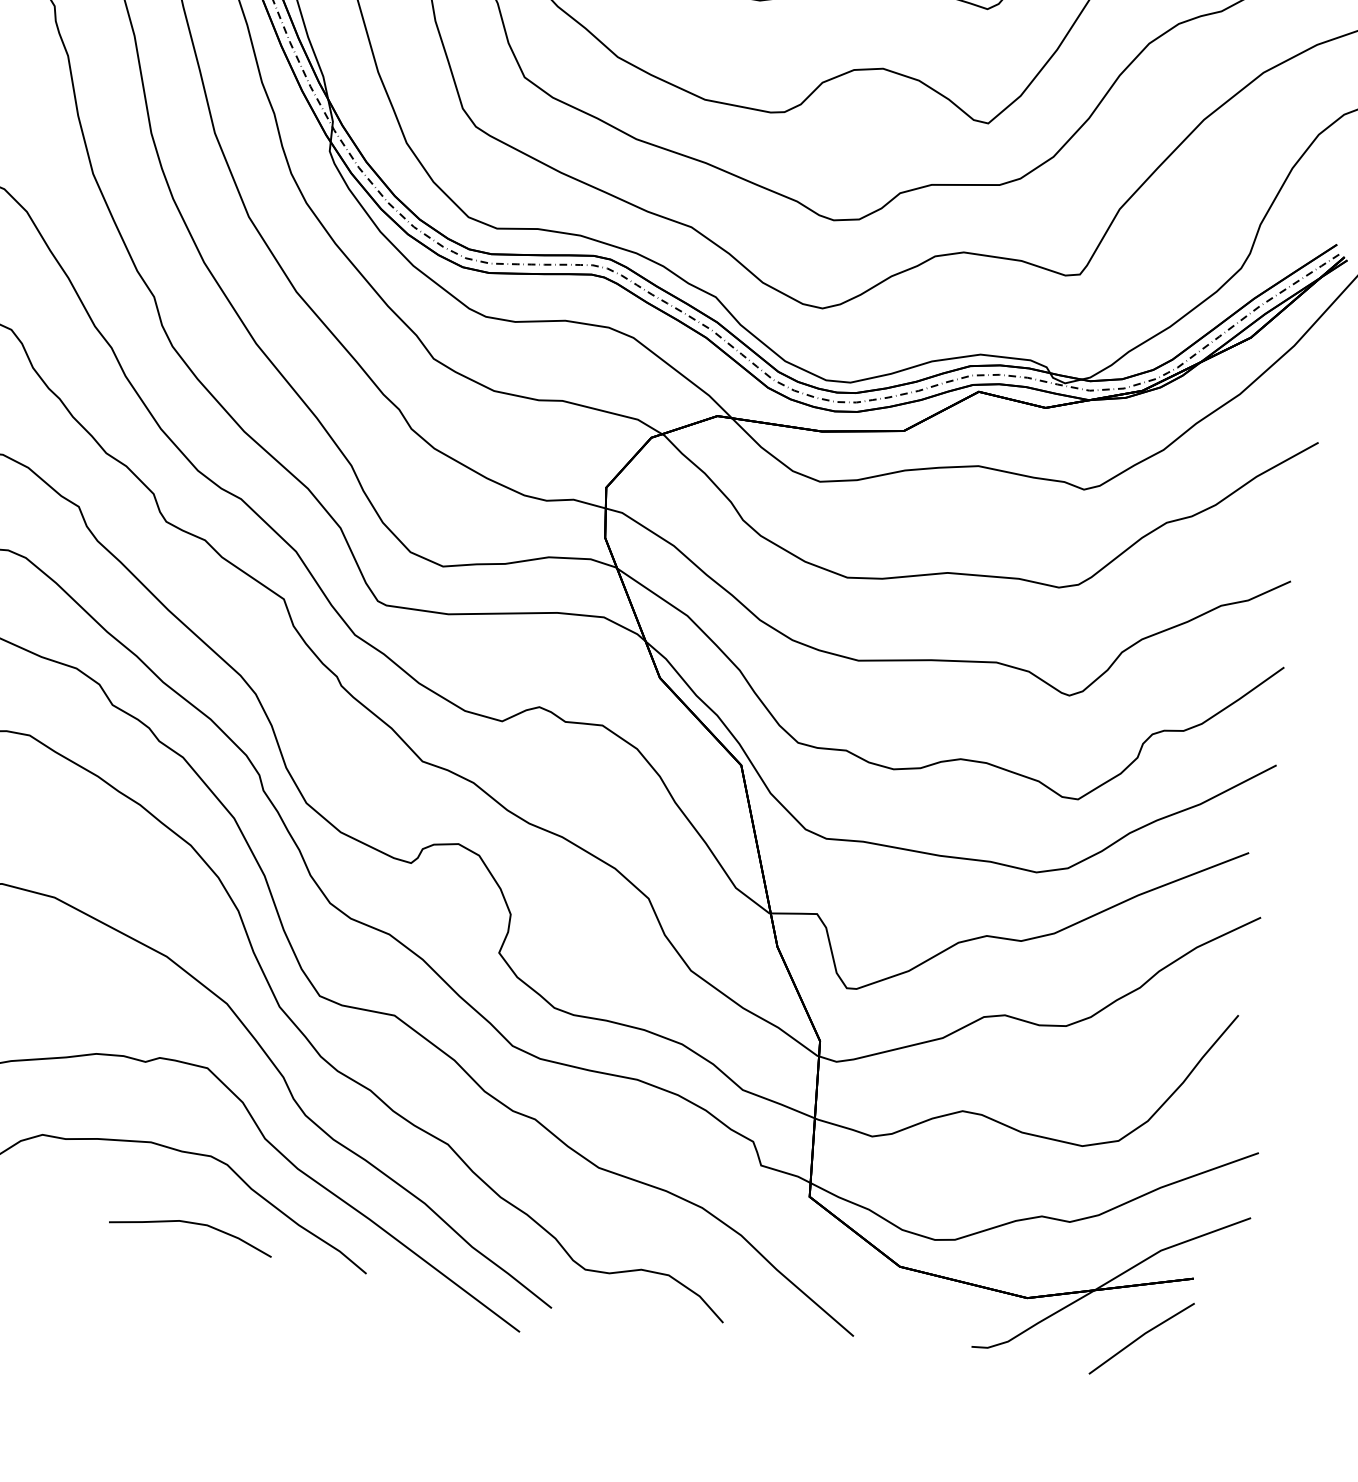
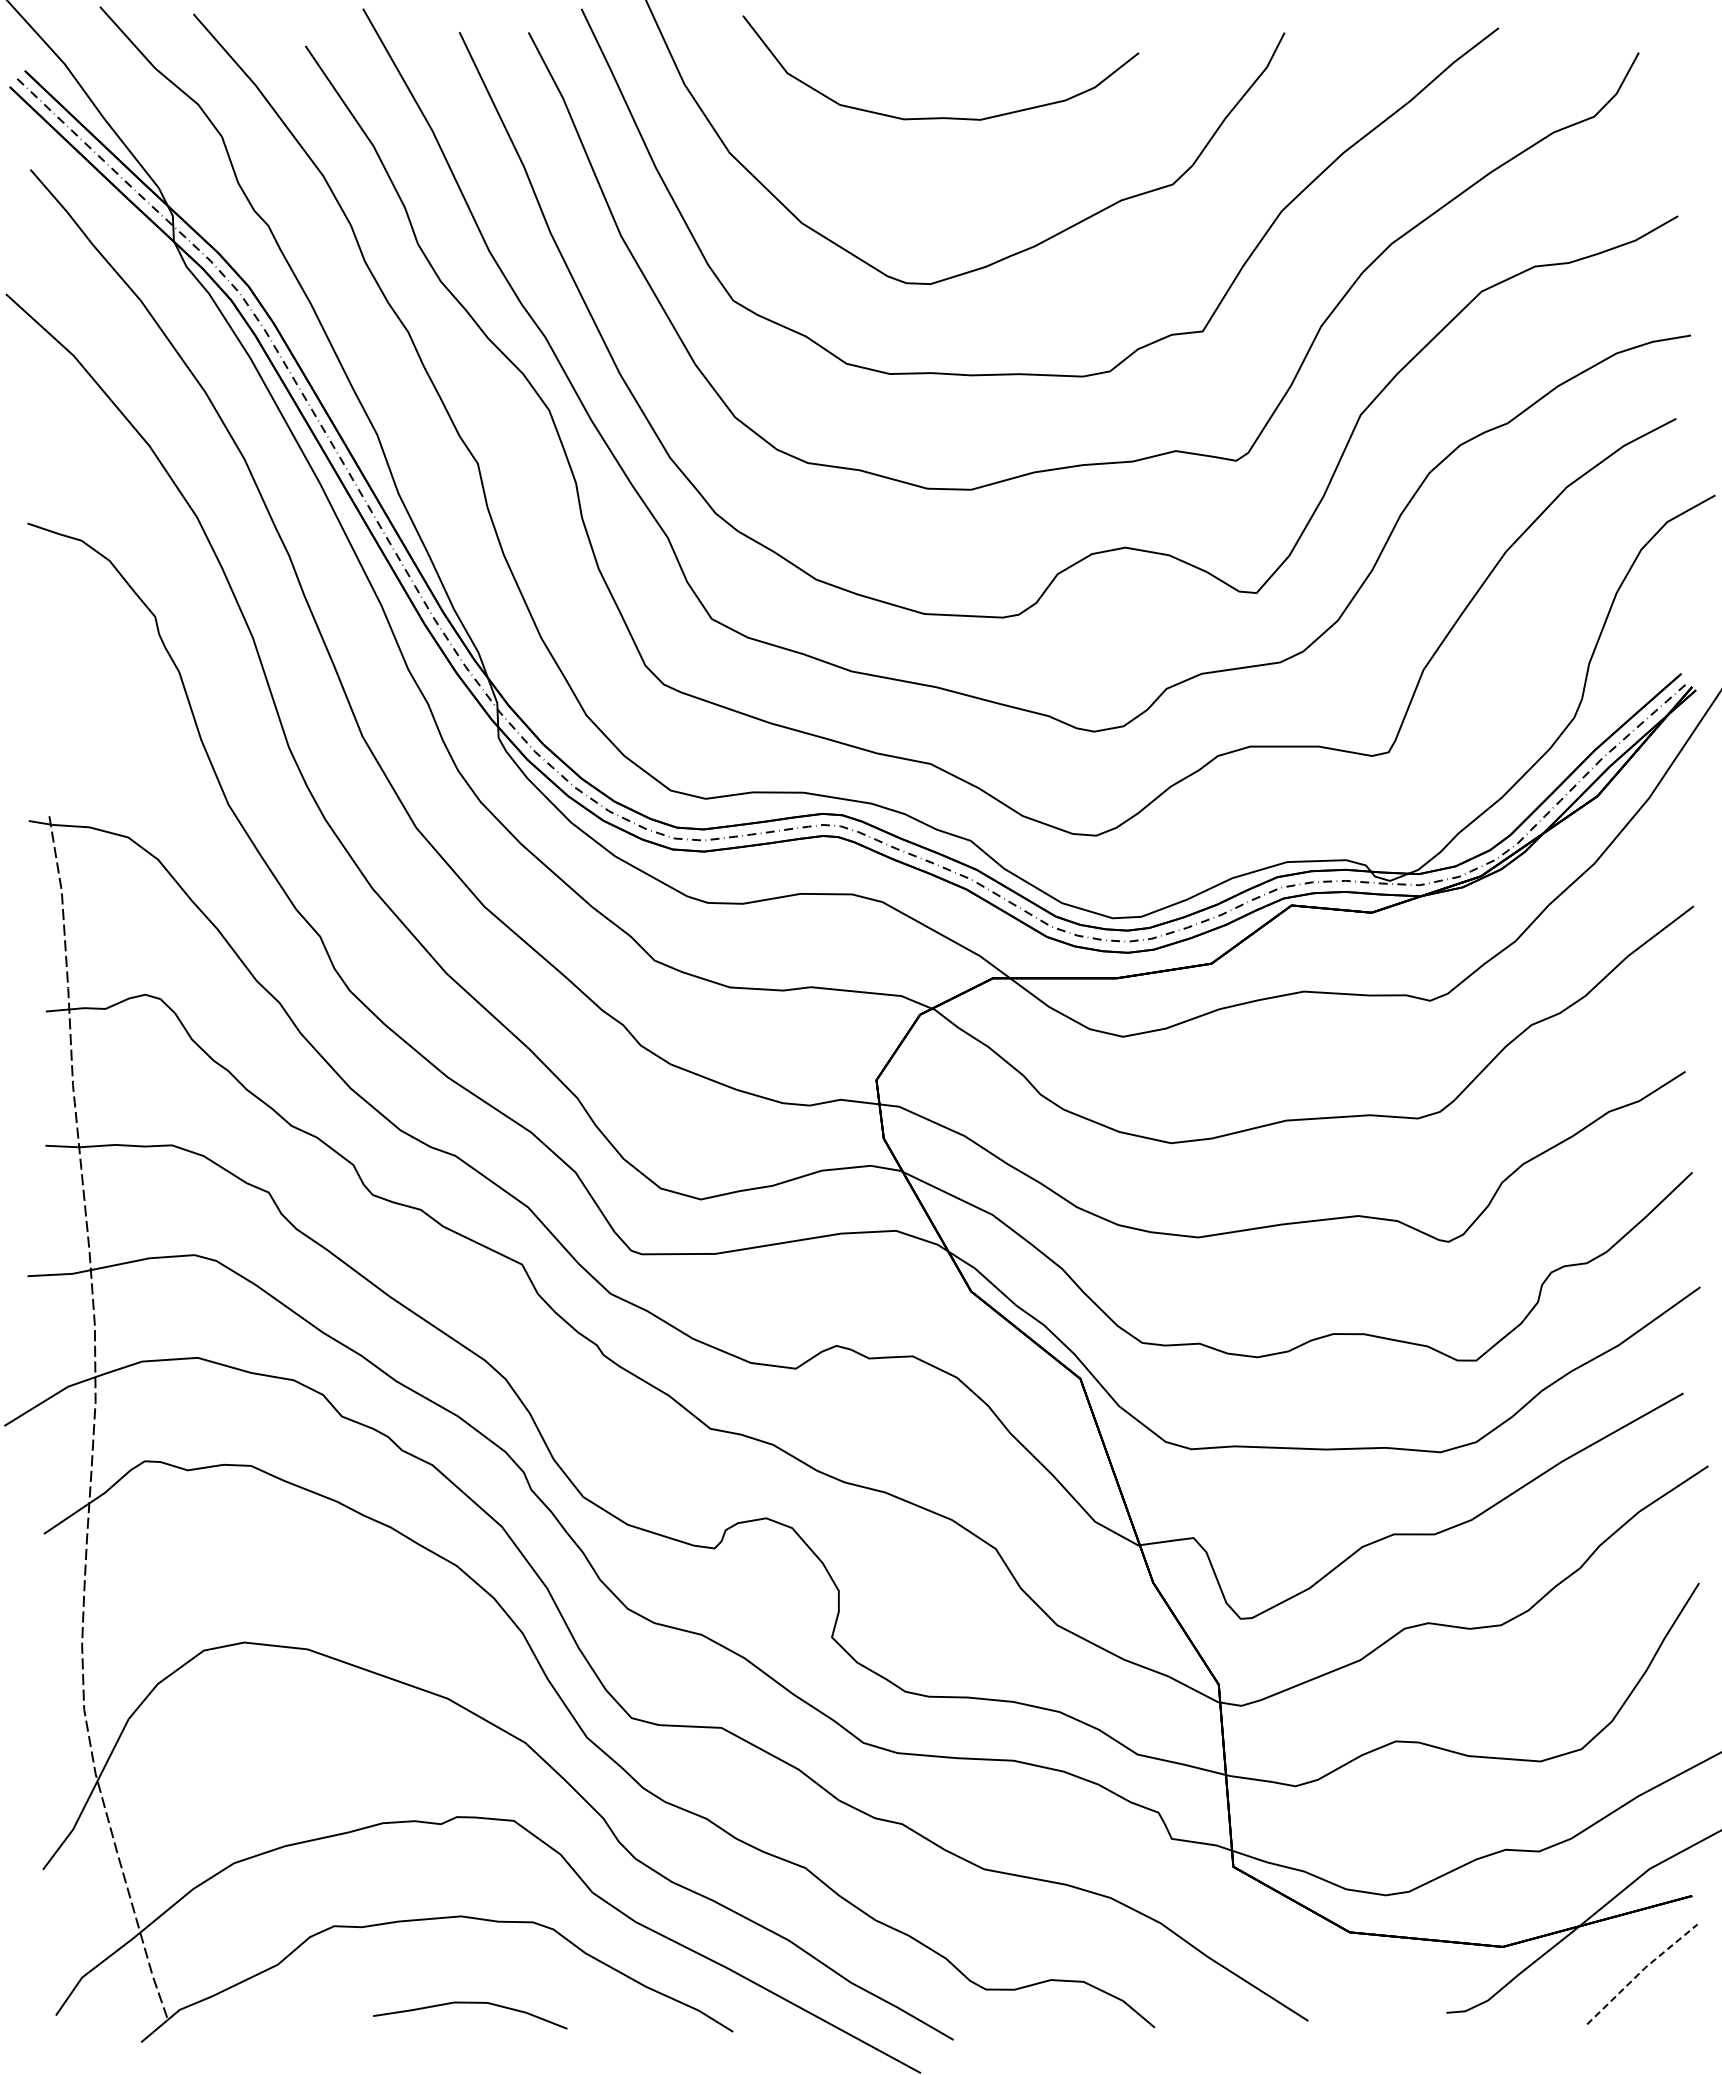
curve: (192, 1223) -> (470, 2003), moved
line: (1141, 1336) -> (1641, 1971), solid -> dashed

